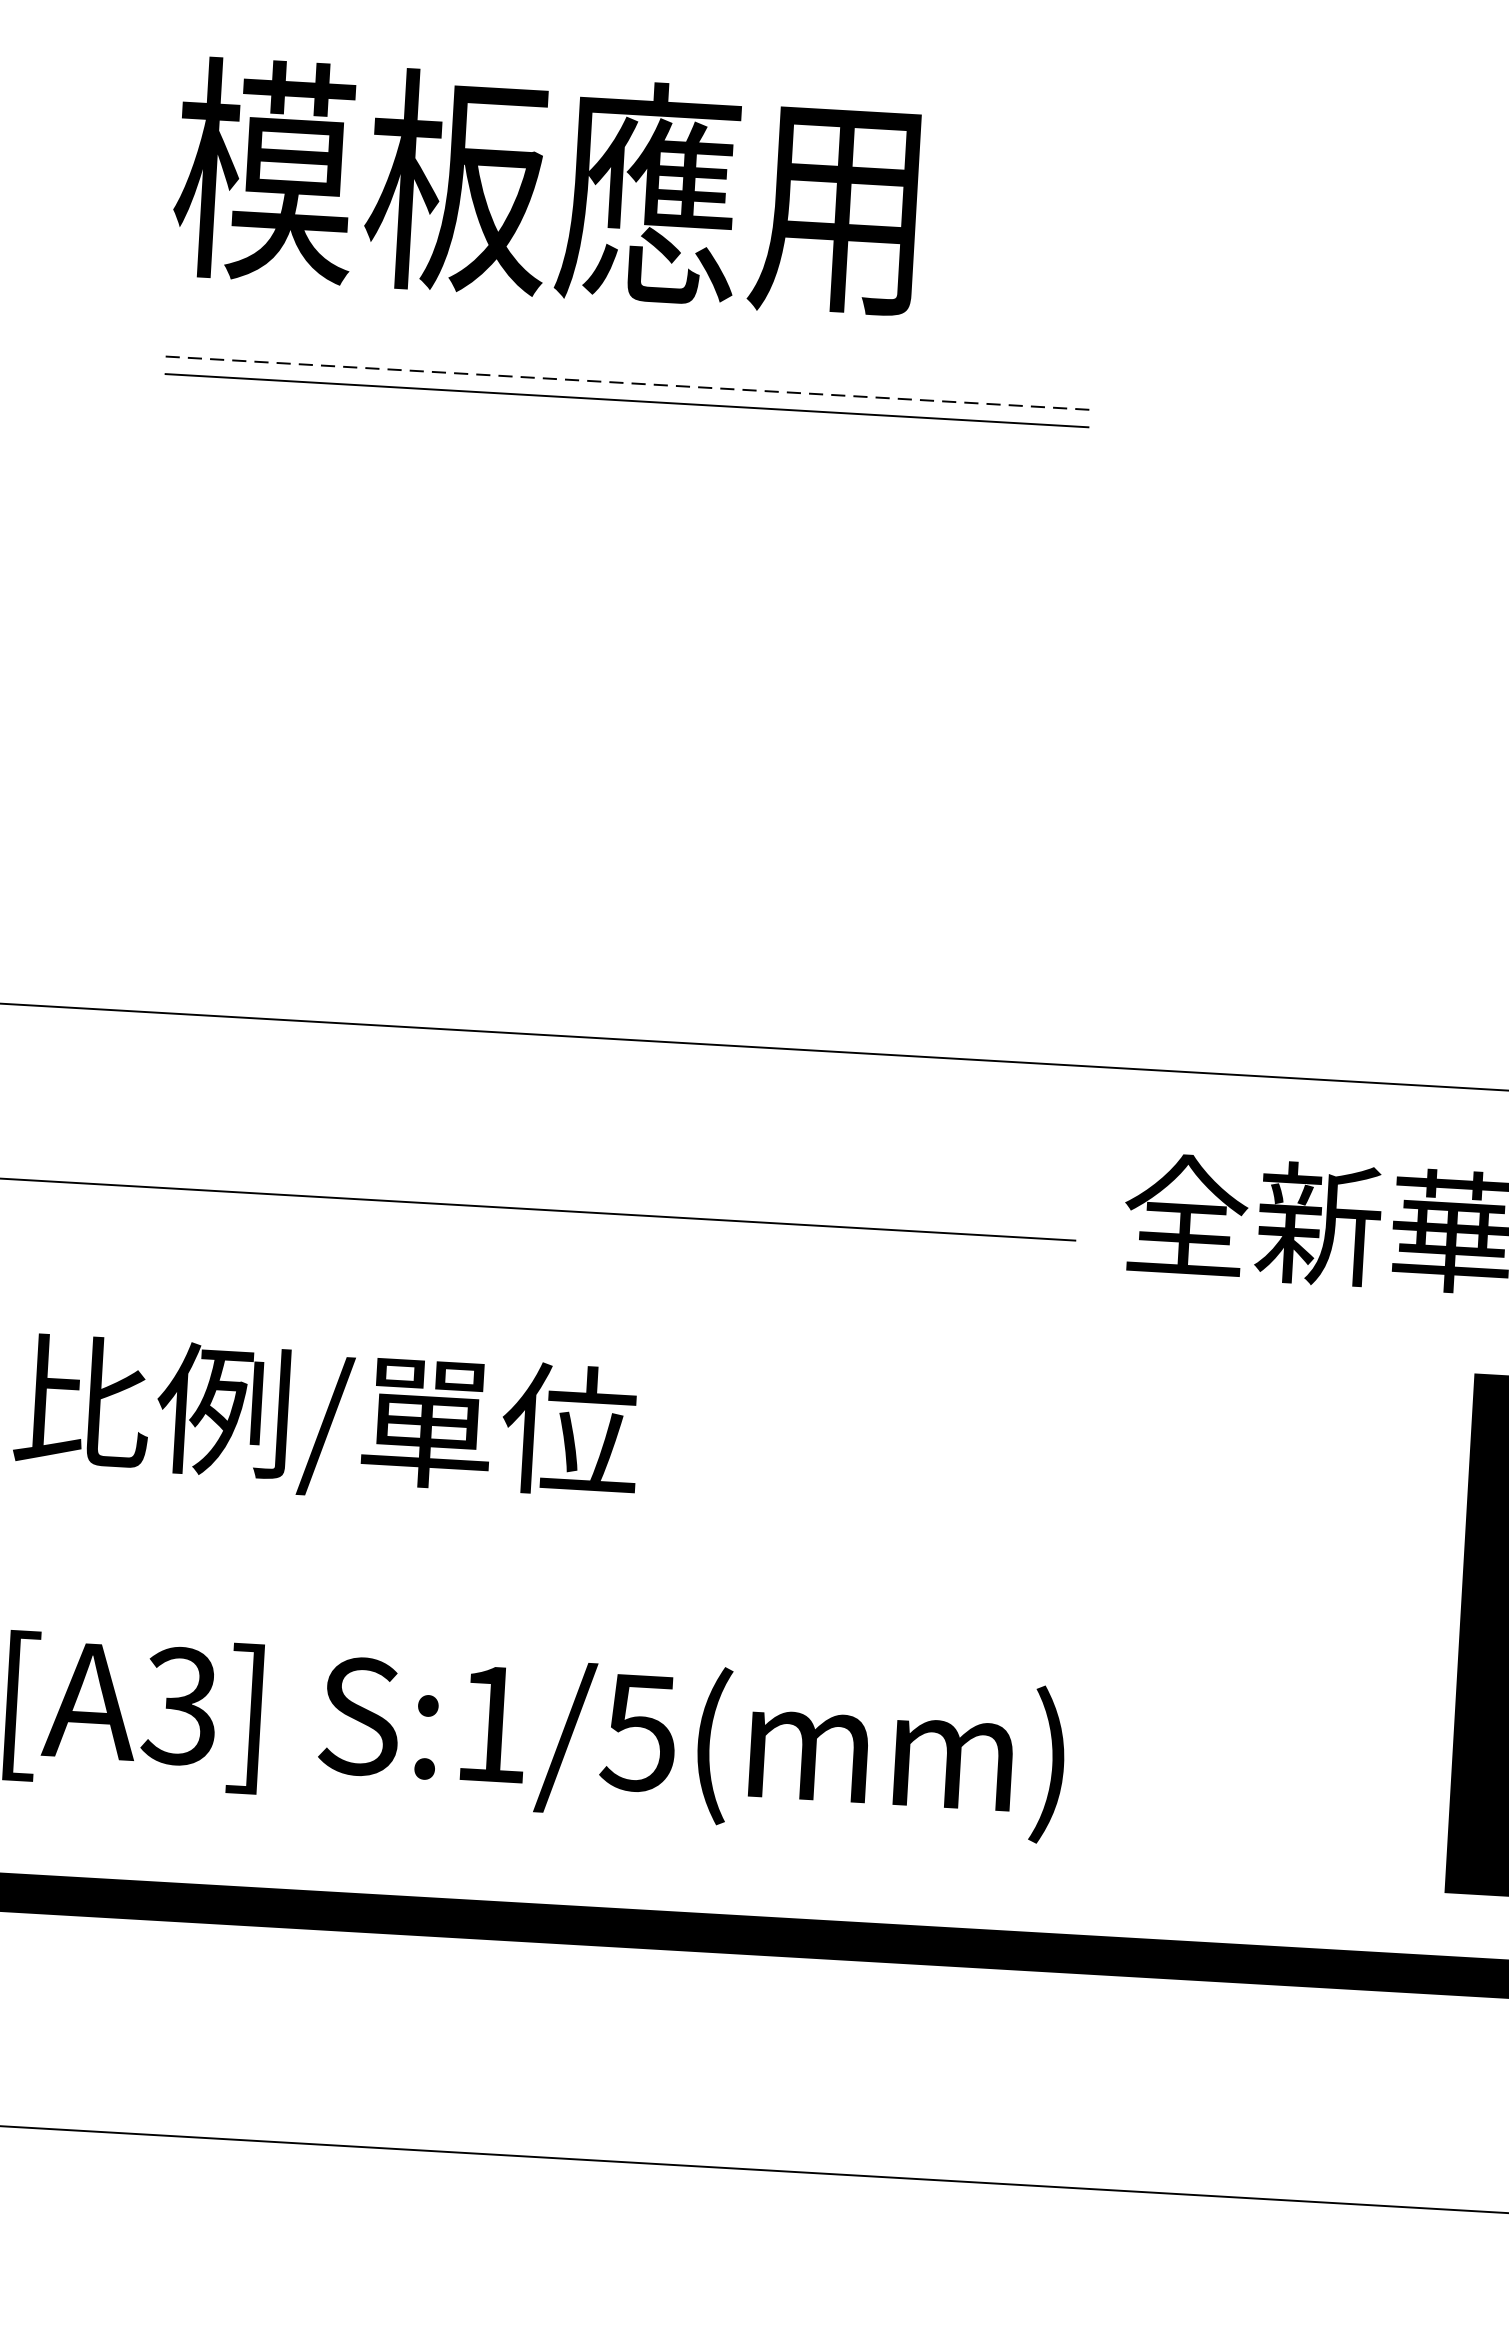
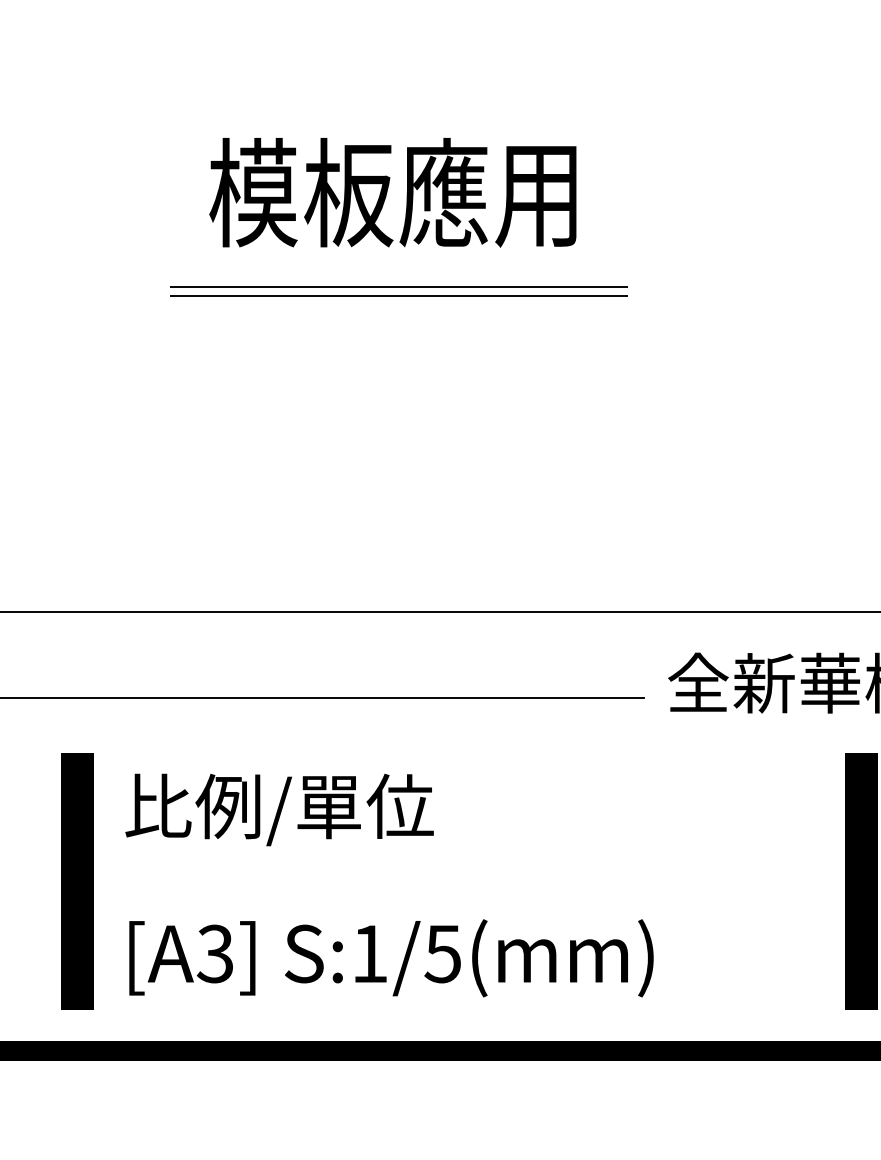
text: (545, 186) -> (392, 192), moved
line: (629, 383) -> (399, 287), dashed -> solid

